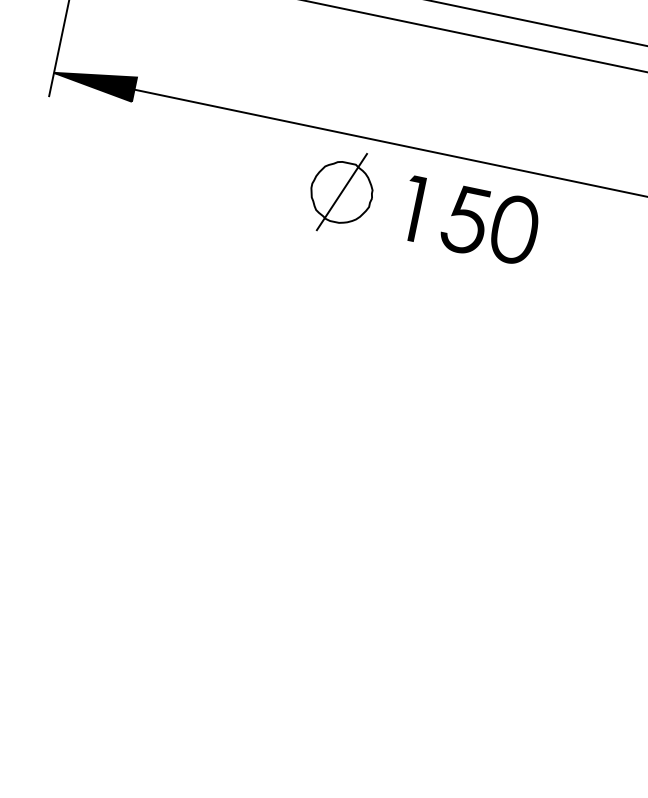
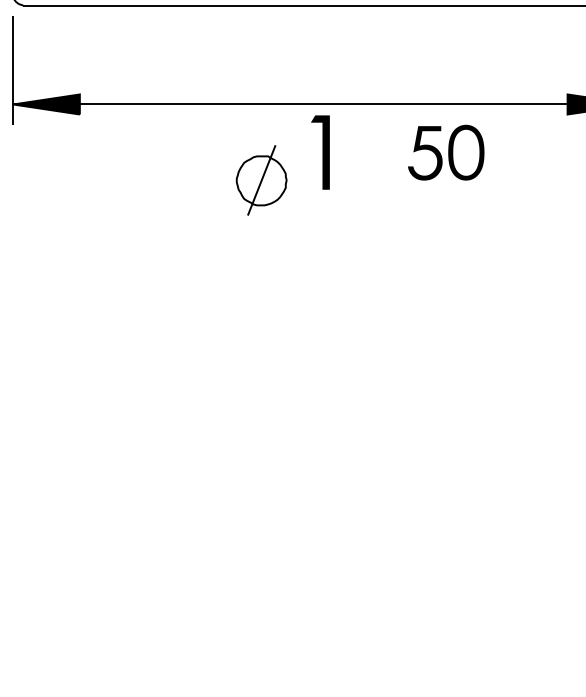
part: (341, 192) -> (261, 180), moved
part: (411, 207) -> (319, 152), size x1.4
part: (490, 224) -> (446, 152), moved

